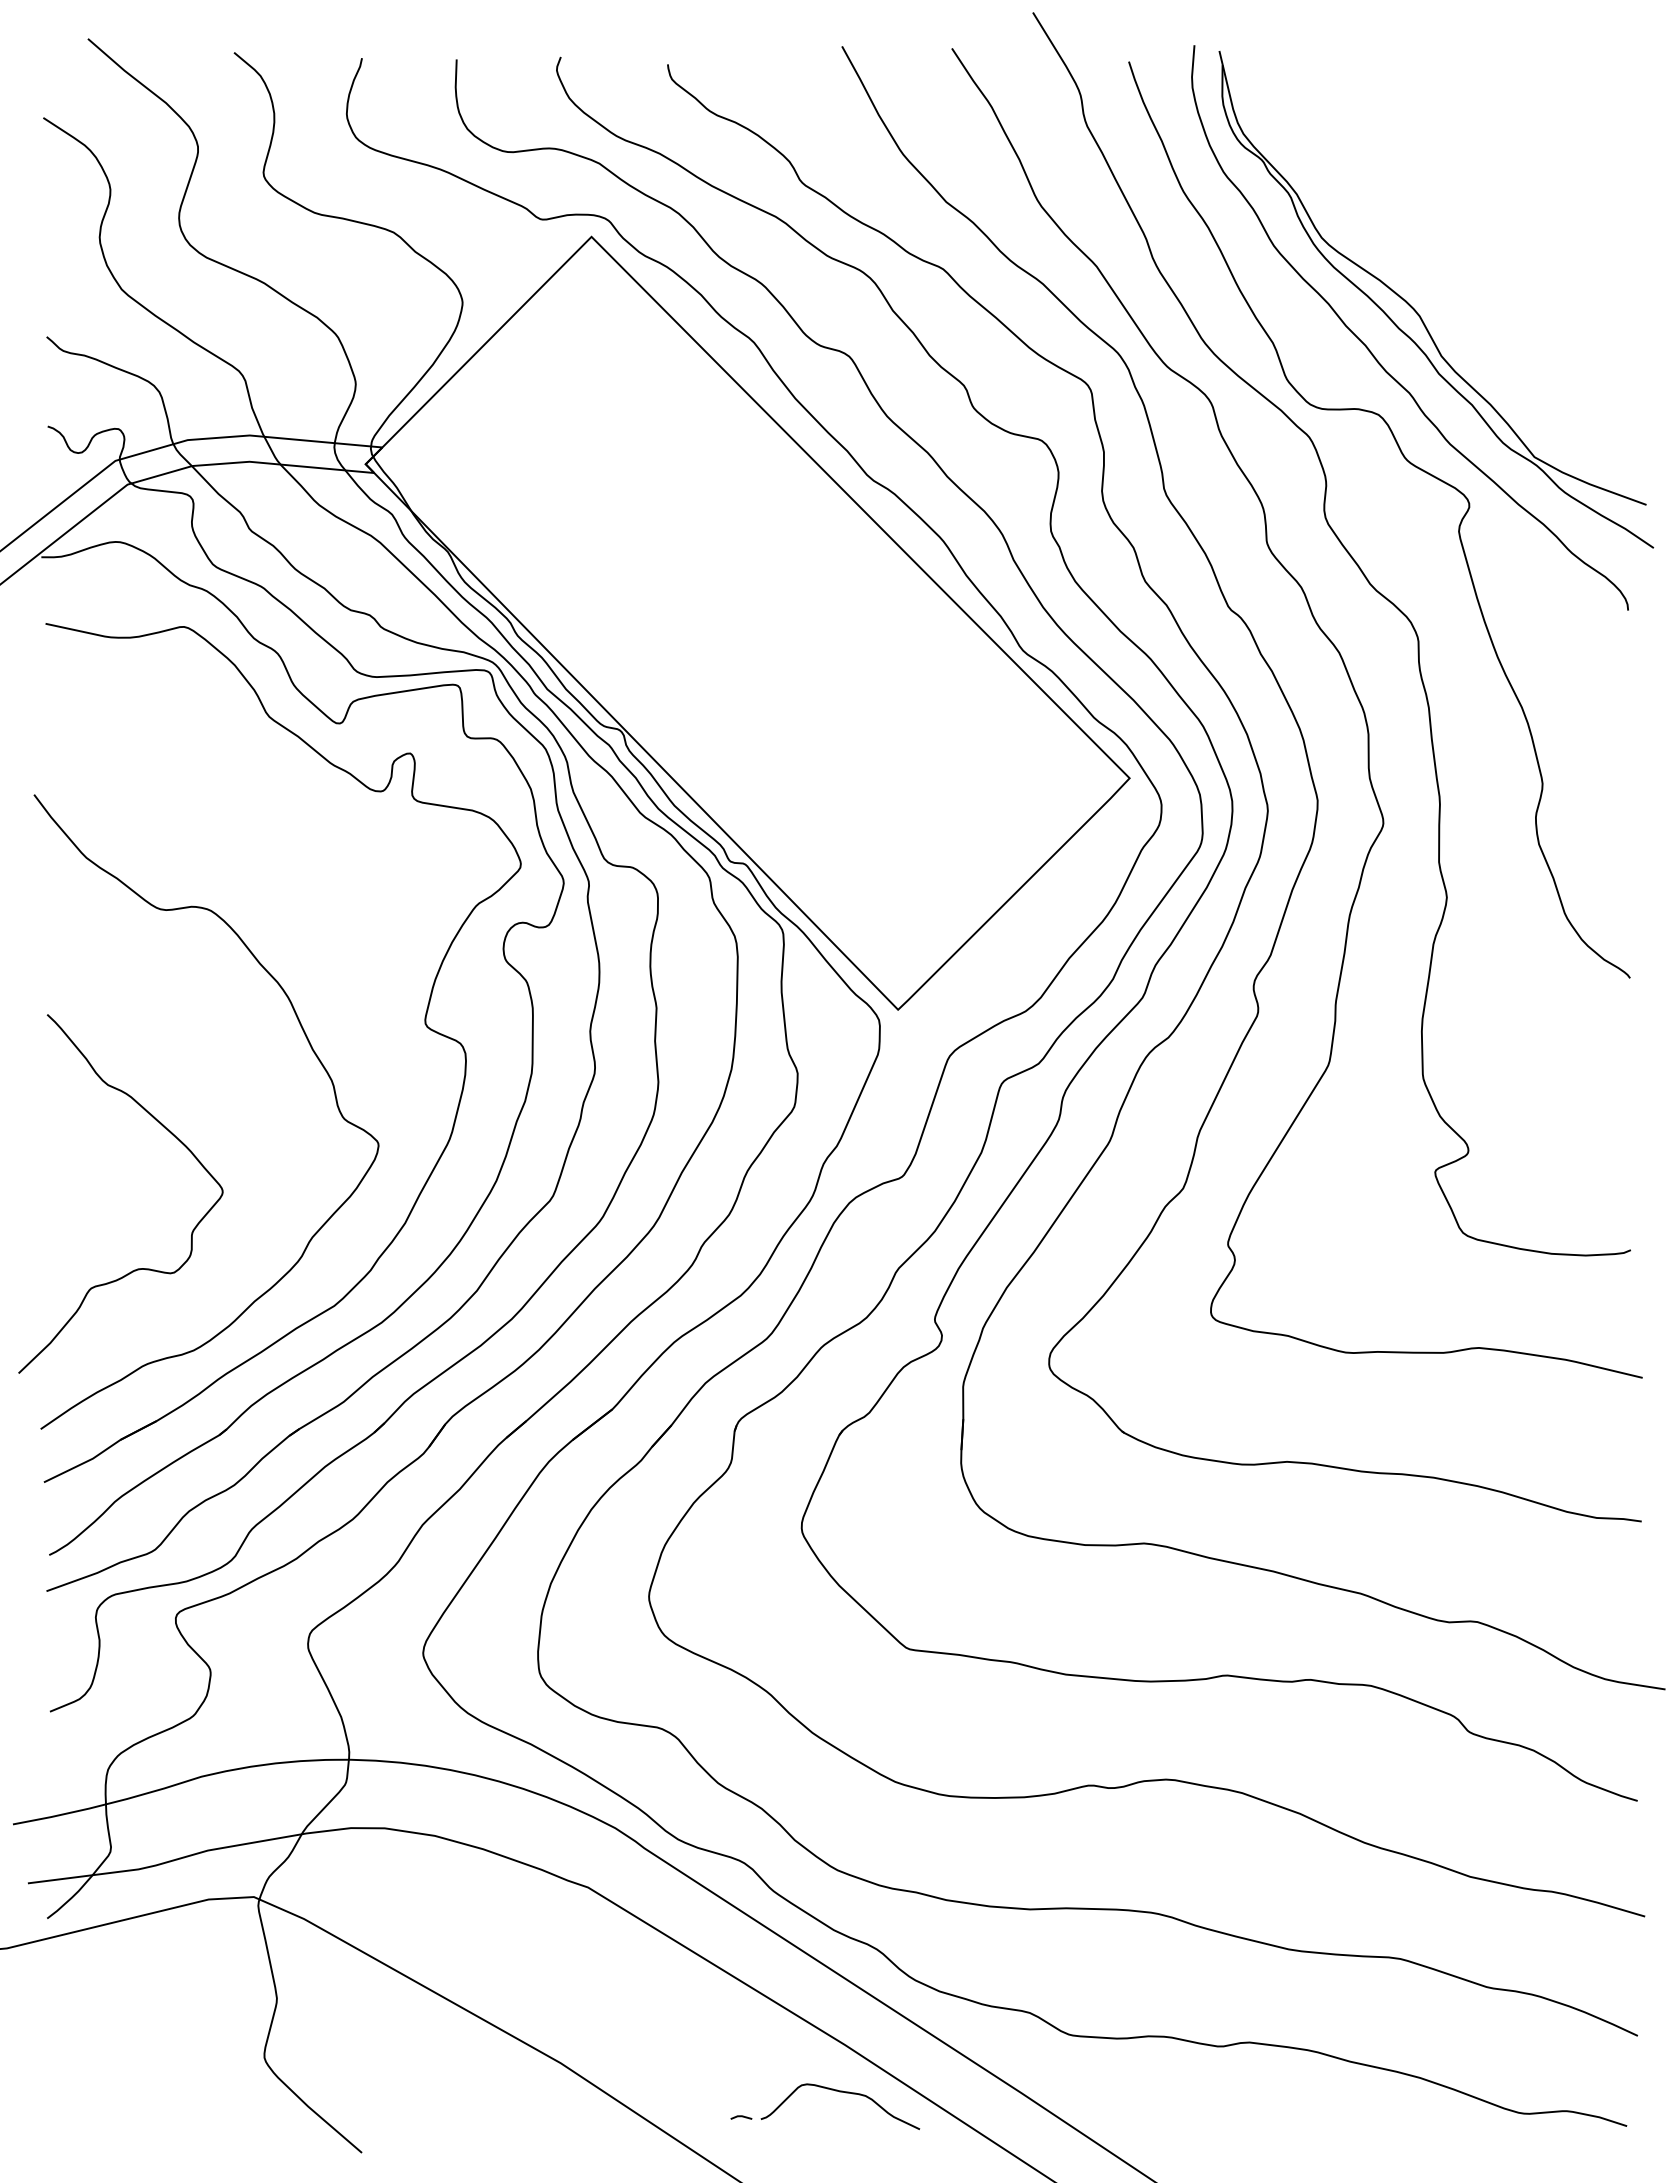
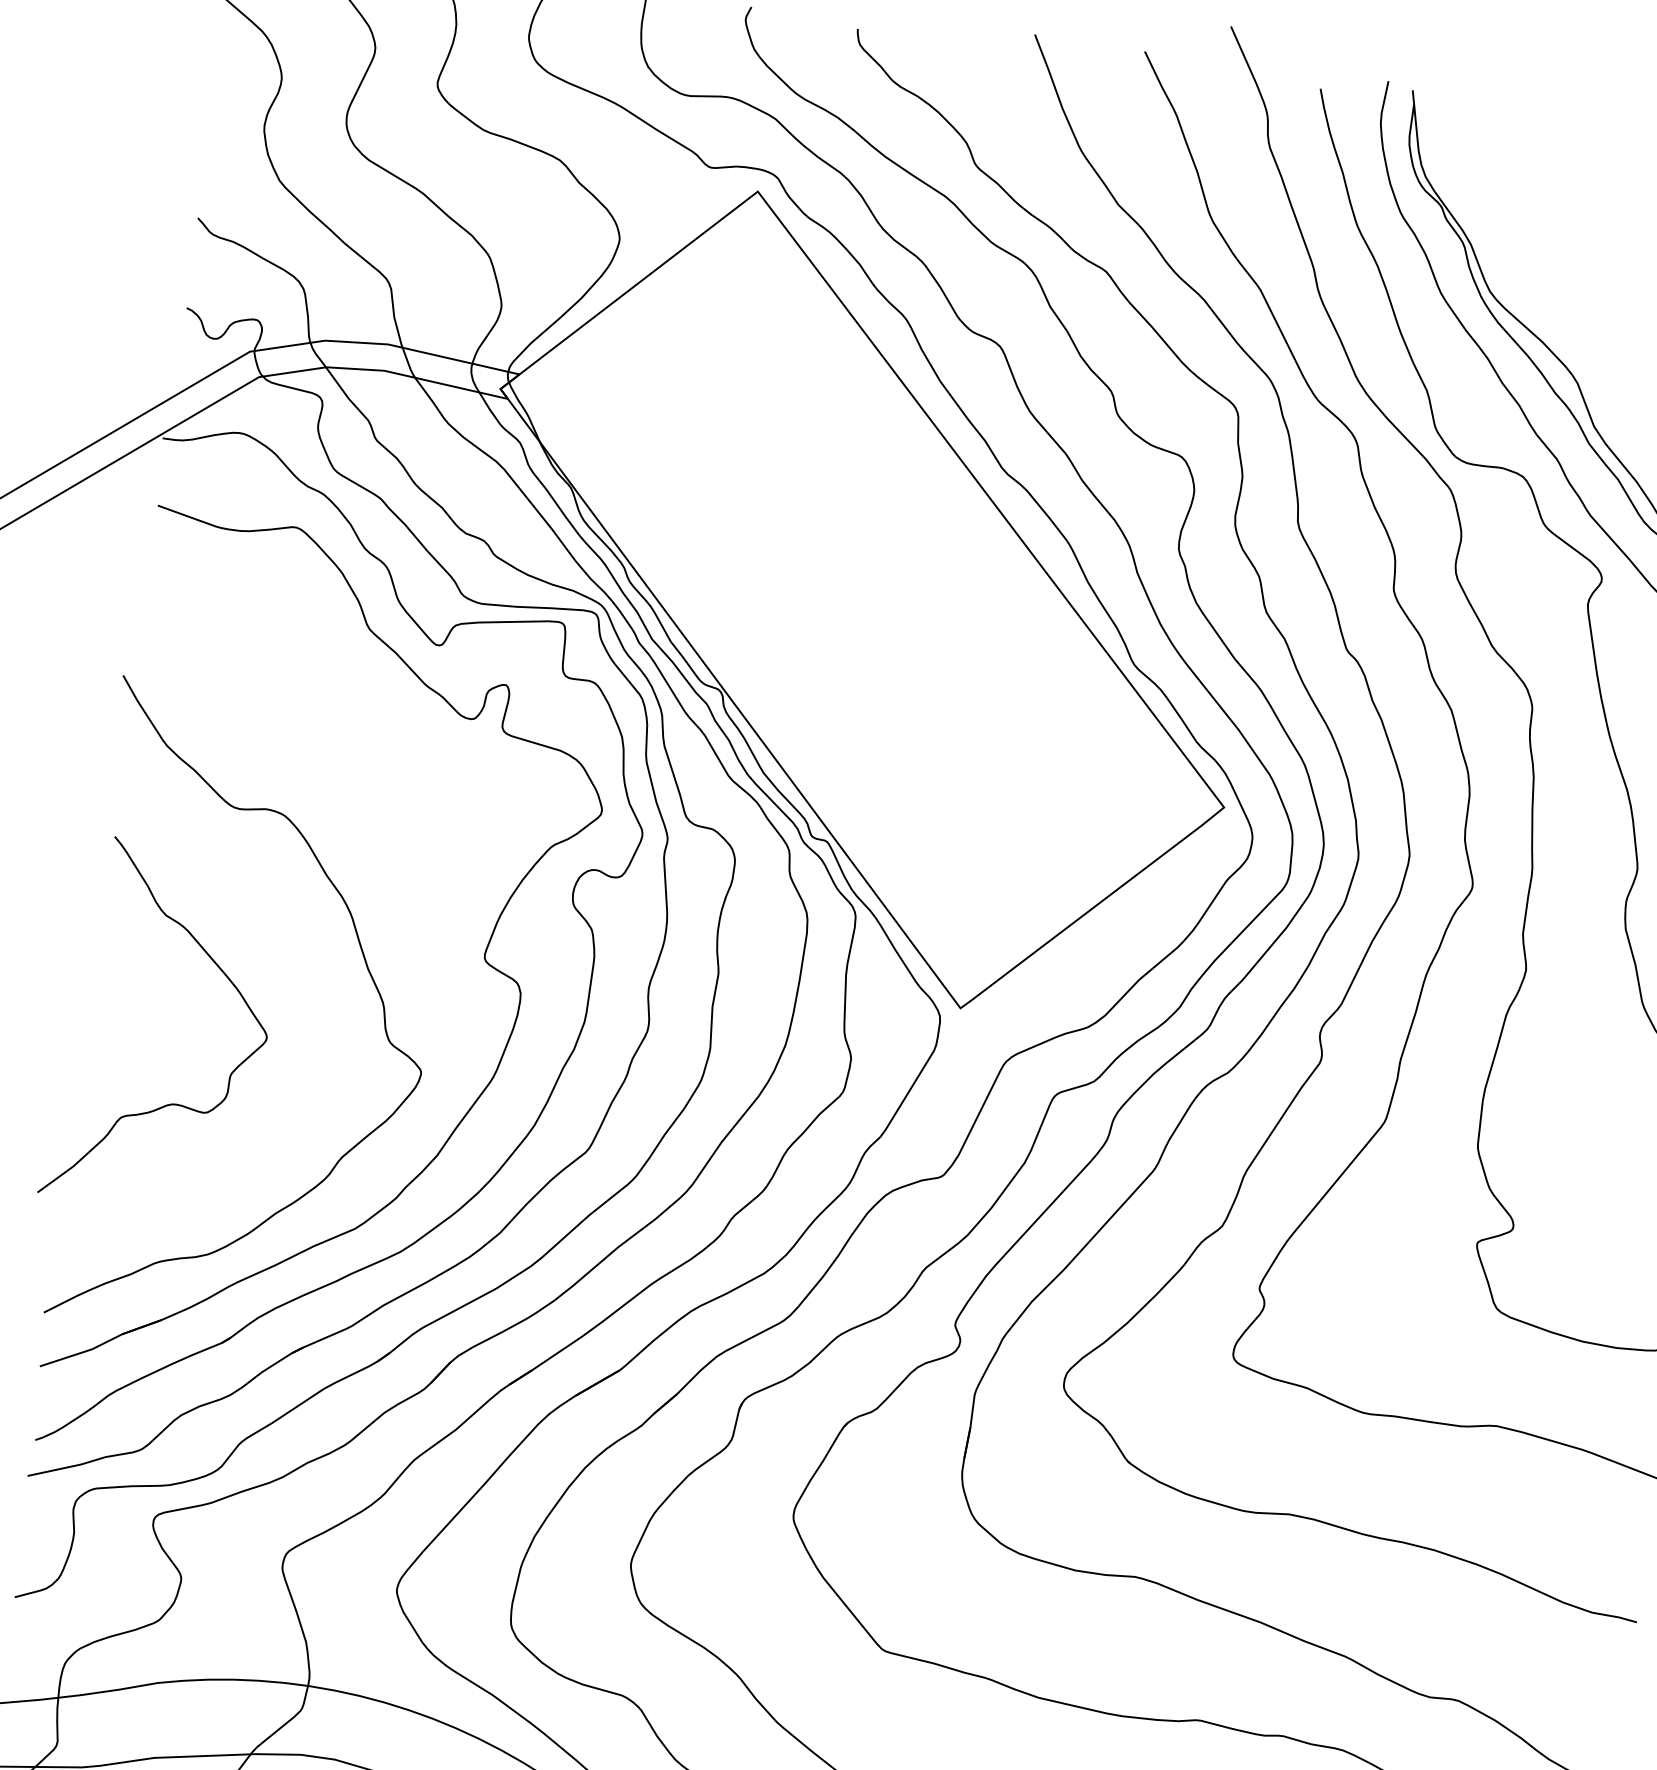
curve: (137, 1268) -> (170, 1103), moved

